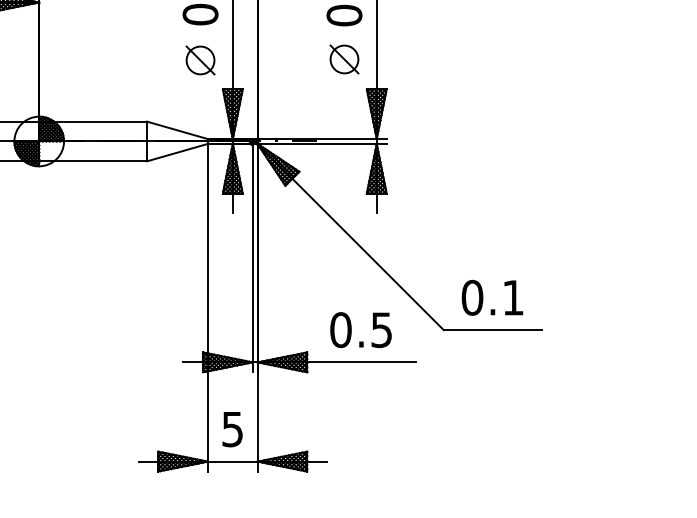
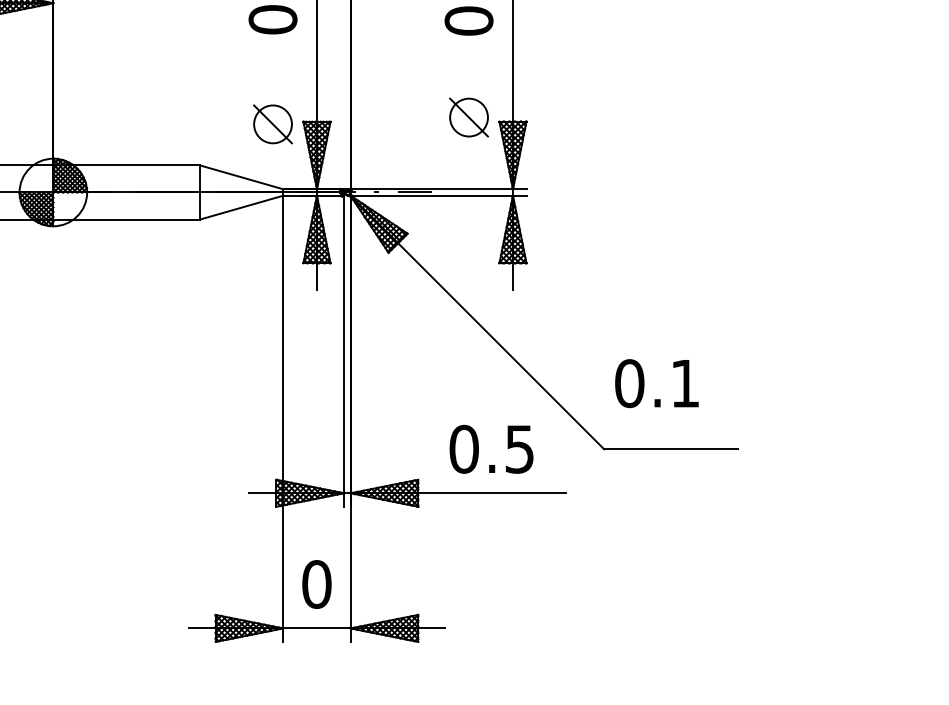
part: (344, 59) -> (469, 117), moved
part: (200, 60) -> (272, 124), moved
text: (492, 297) -> (656, 383), moved
text: (232, 429) -> (316, 584), 5 -> 0

